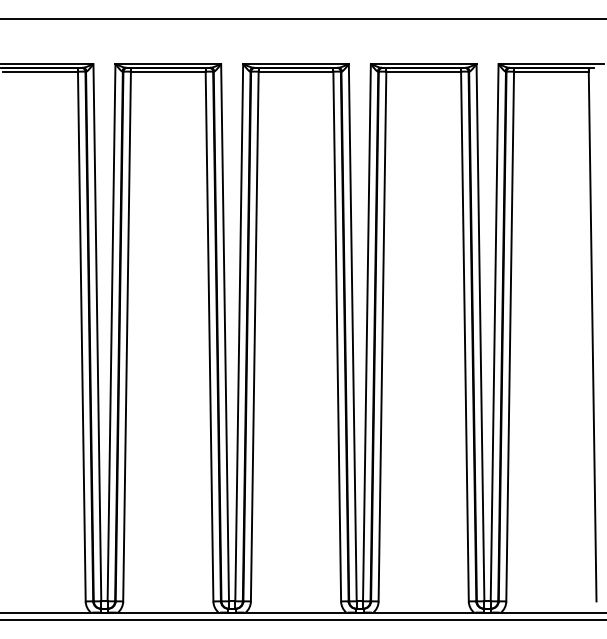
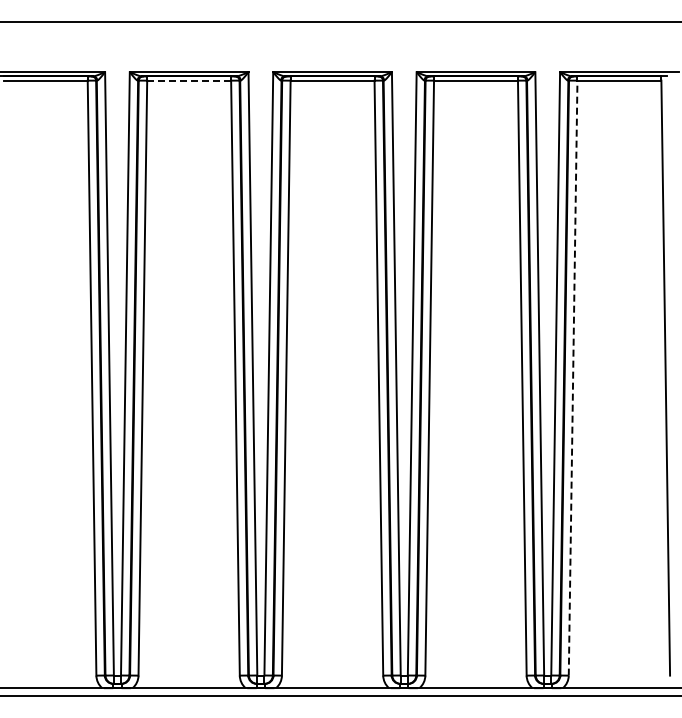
line: (168, 71) -> (189, 80), solid -> dashed
line: (510, 336) -> (573, 378), solid -> dashed

